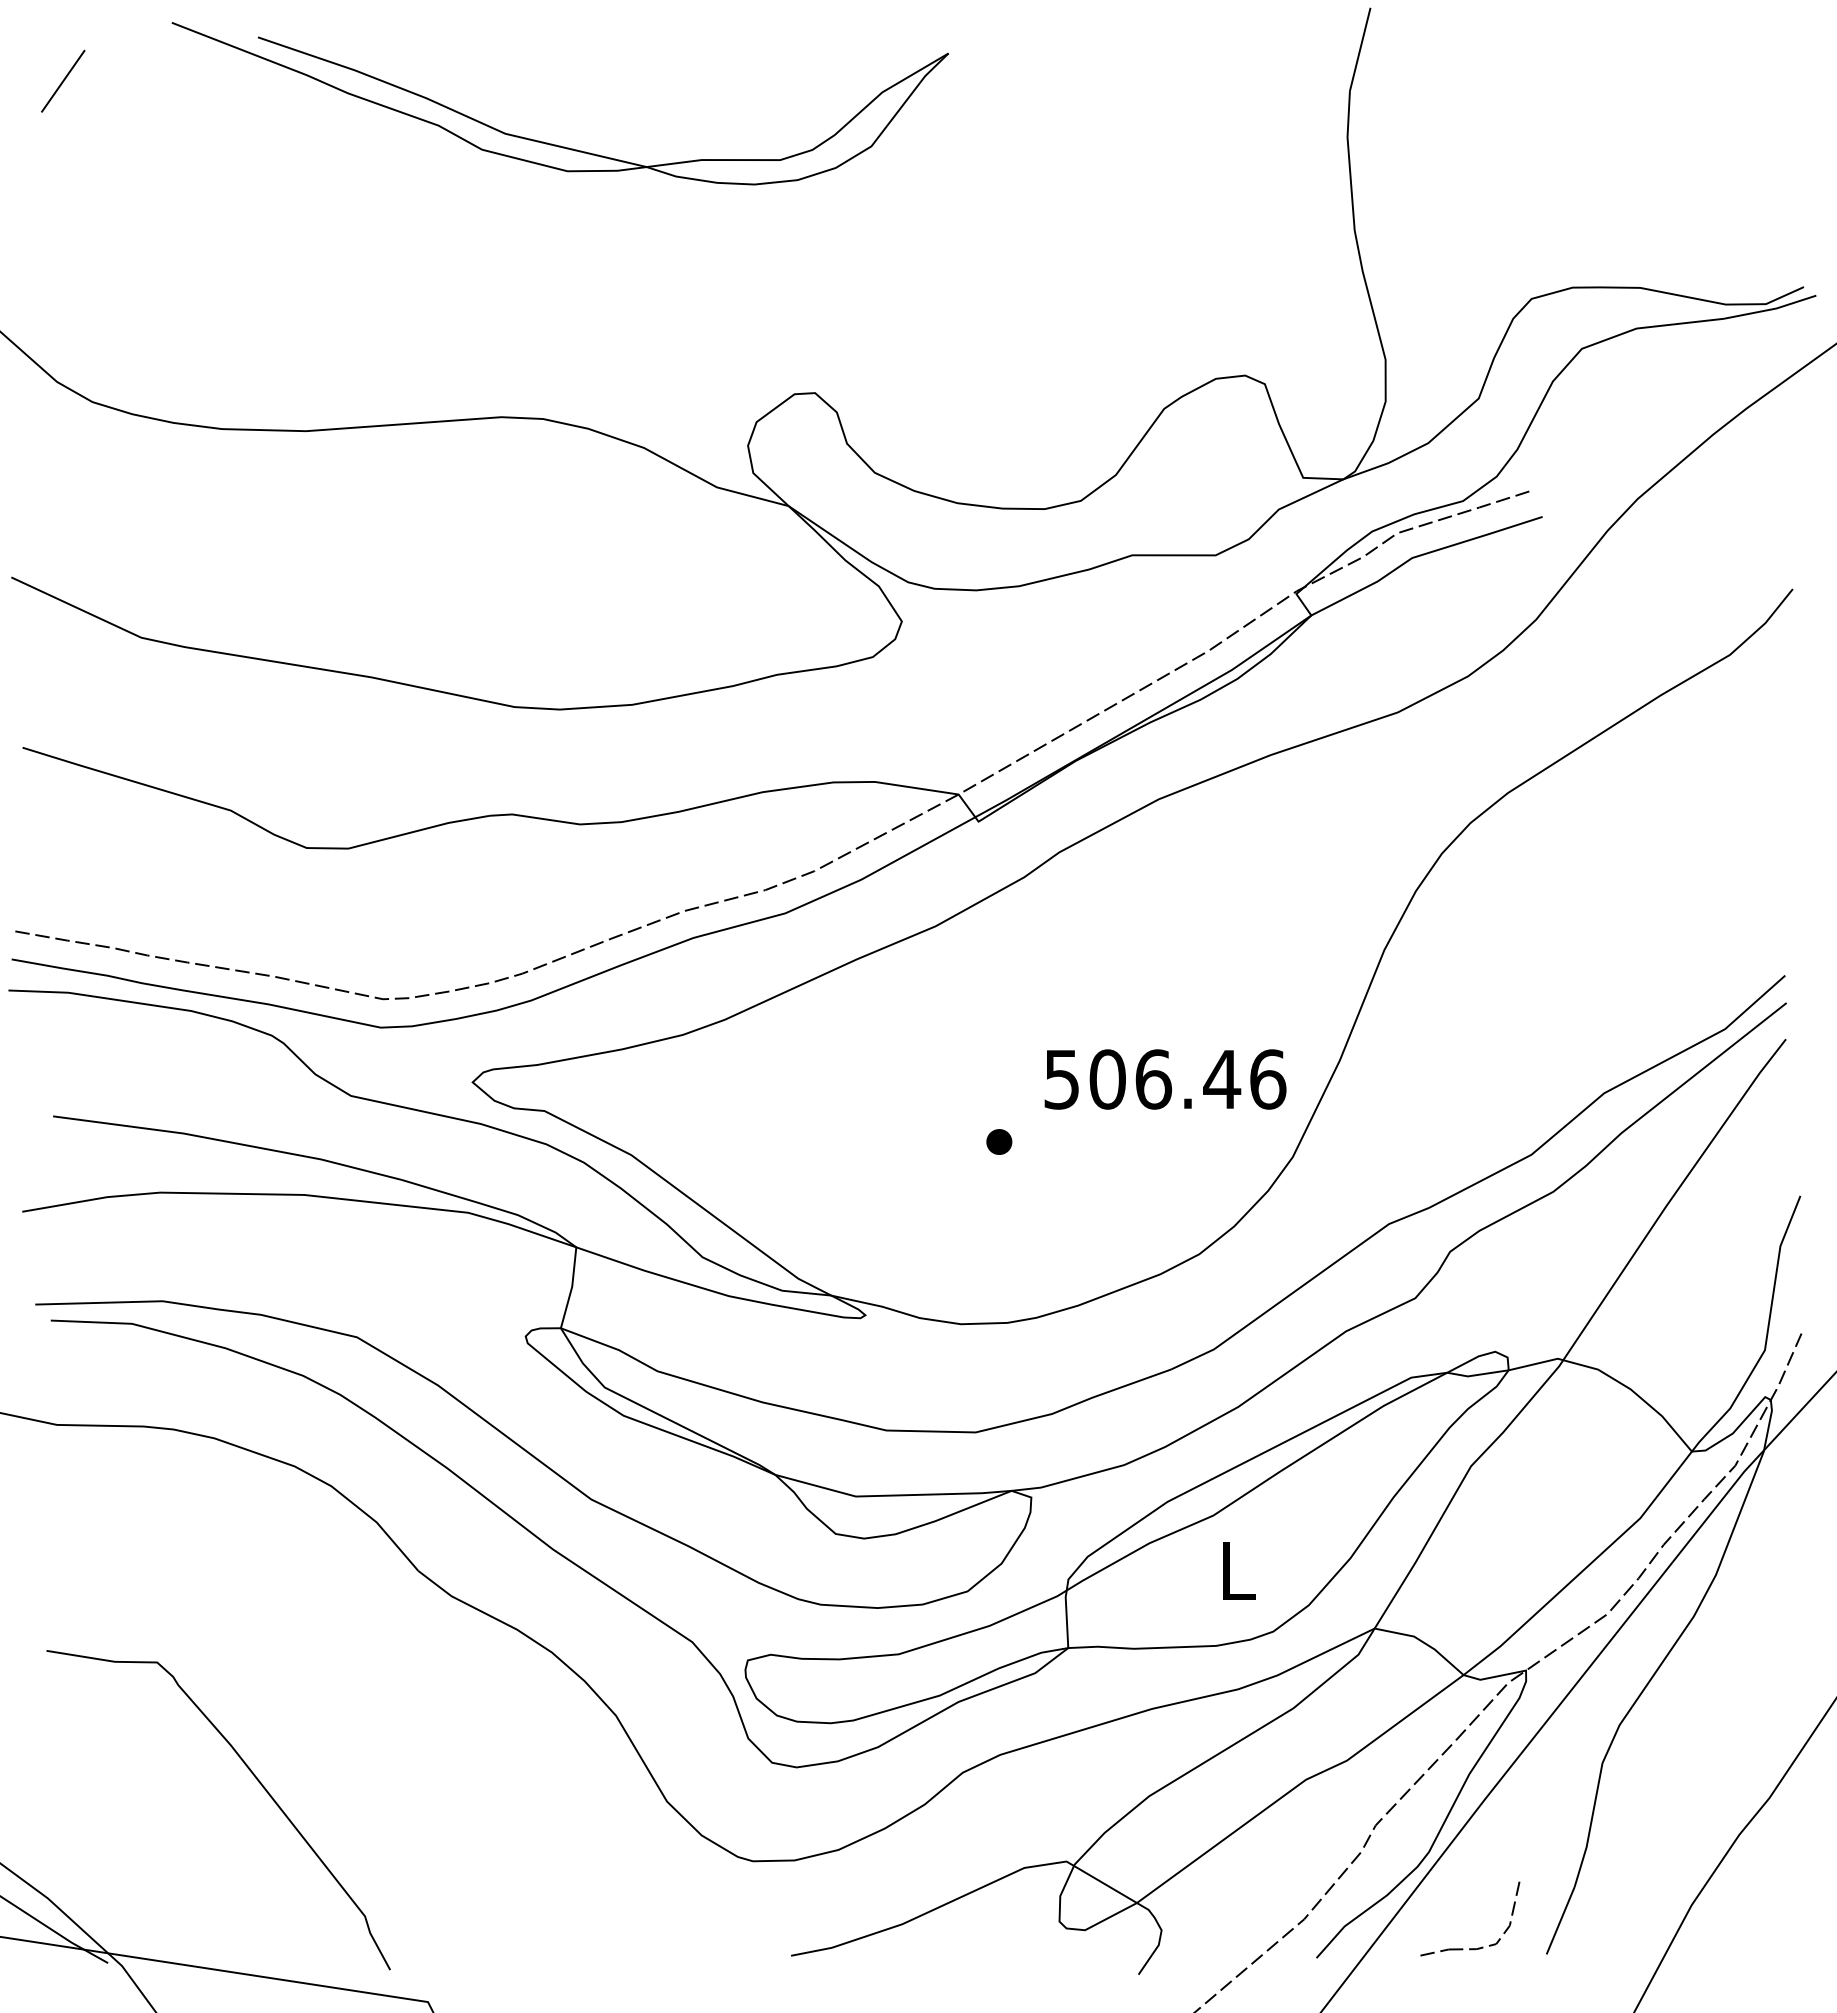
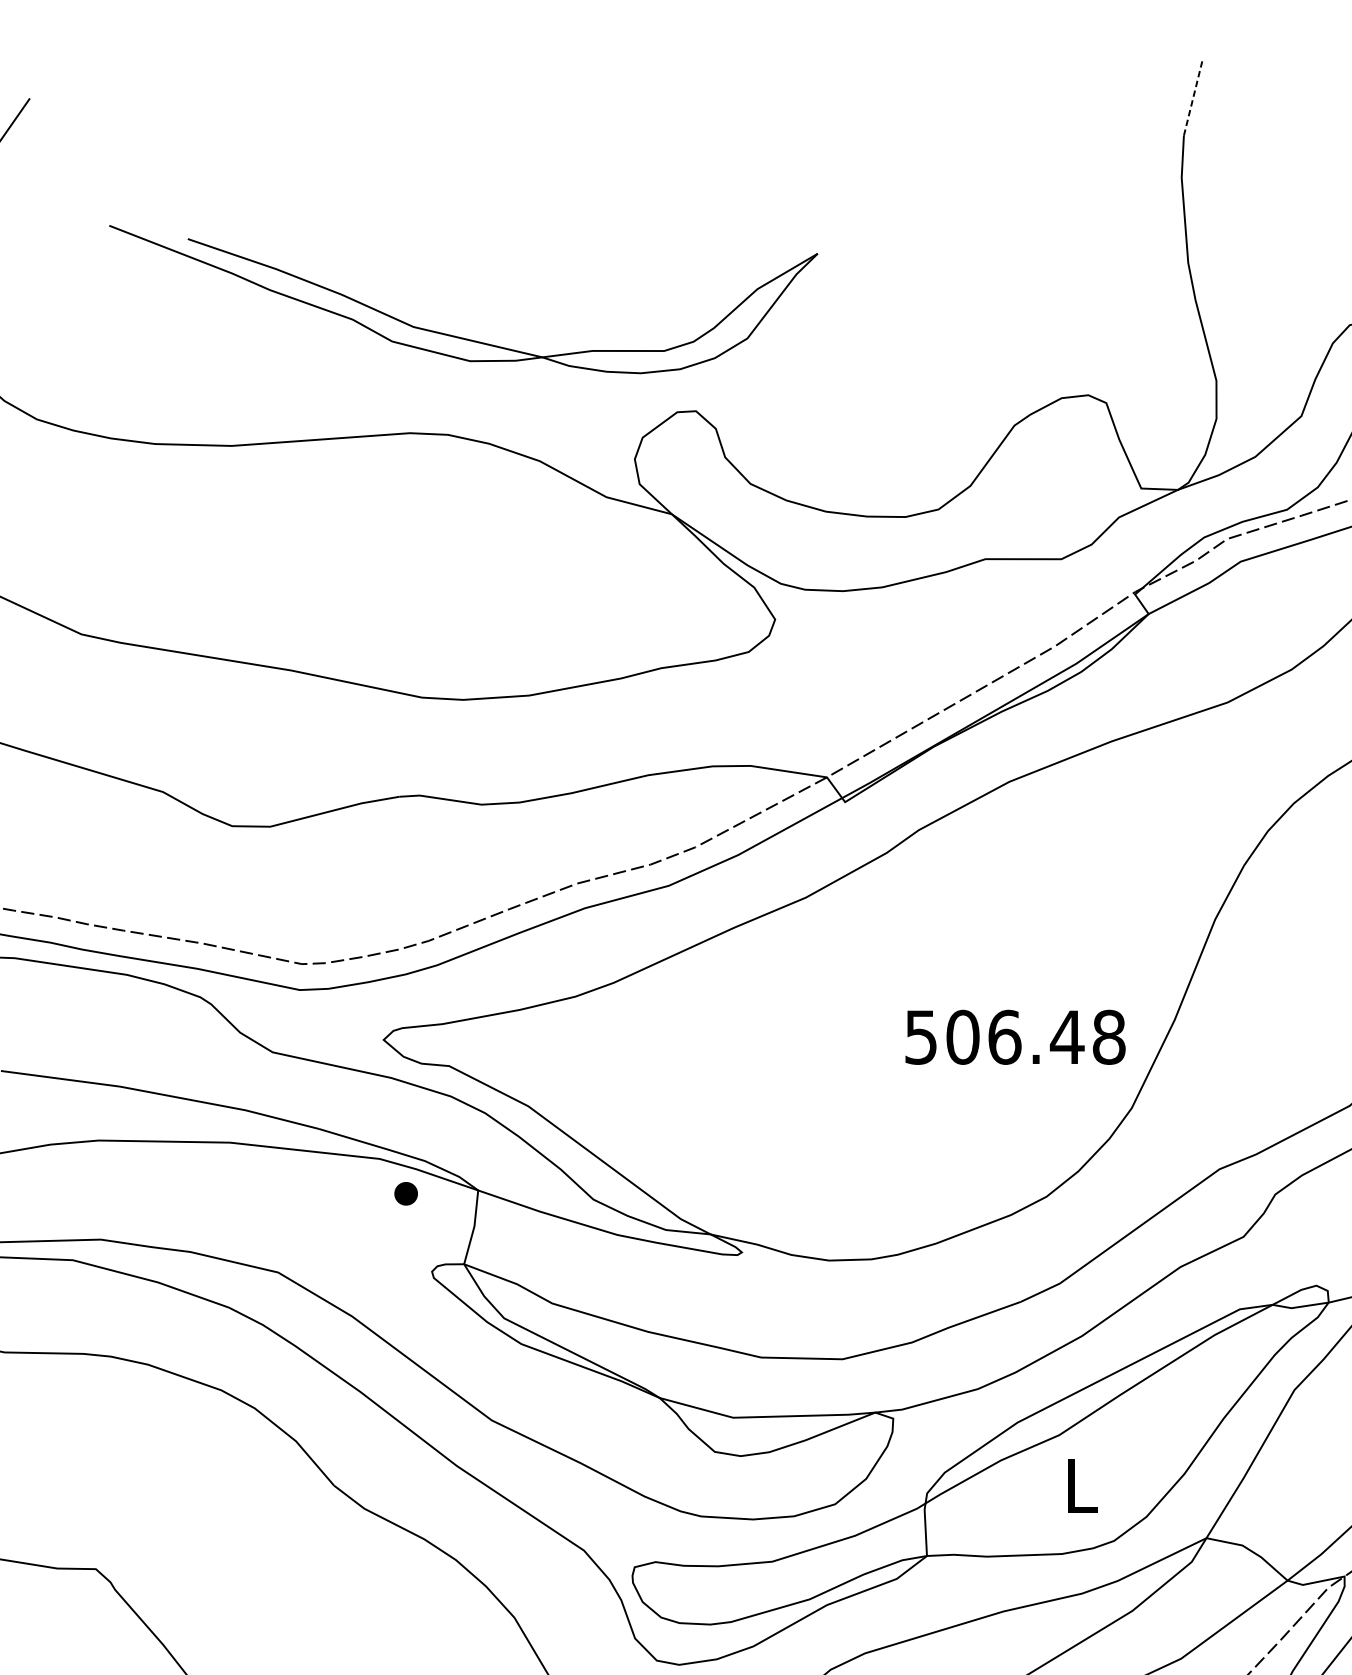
line: (1360, 49) -> (1193, 97), solid -> dashed
part: (551, 143) -> (455, 335), moved
text: (1268, 1079) -> (1109, 1037), 506.46 -> 506.48
part: (999, 1141) -> (406, 1193), moved

